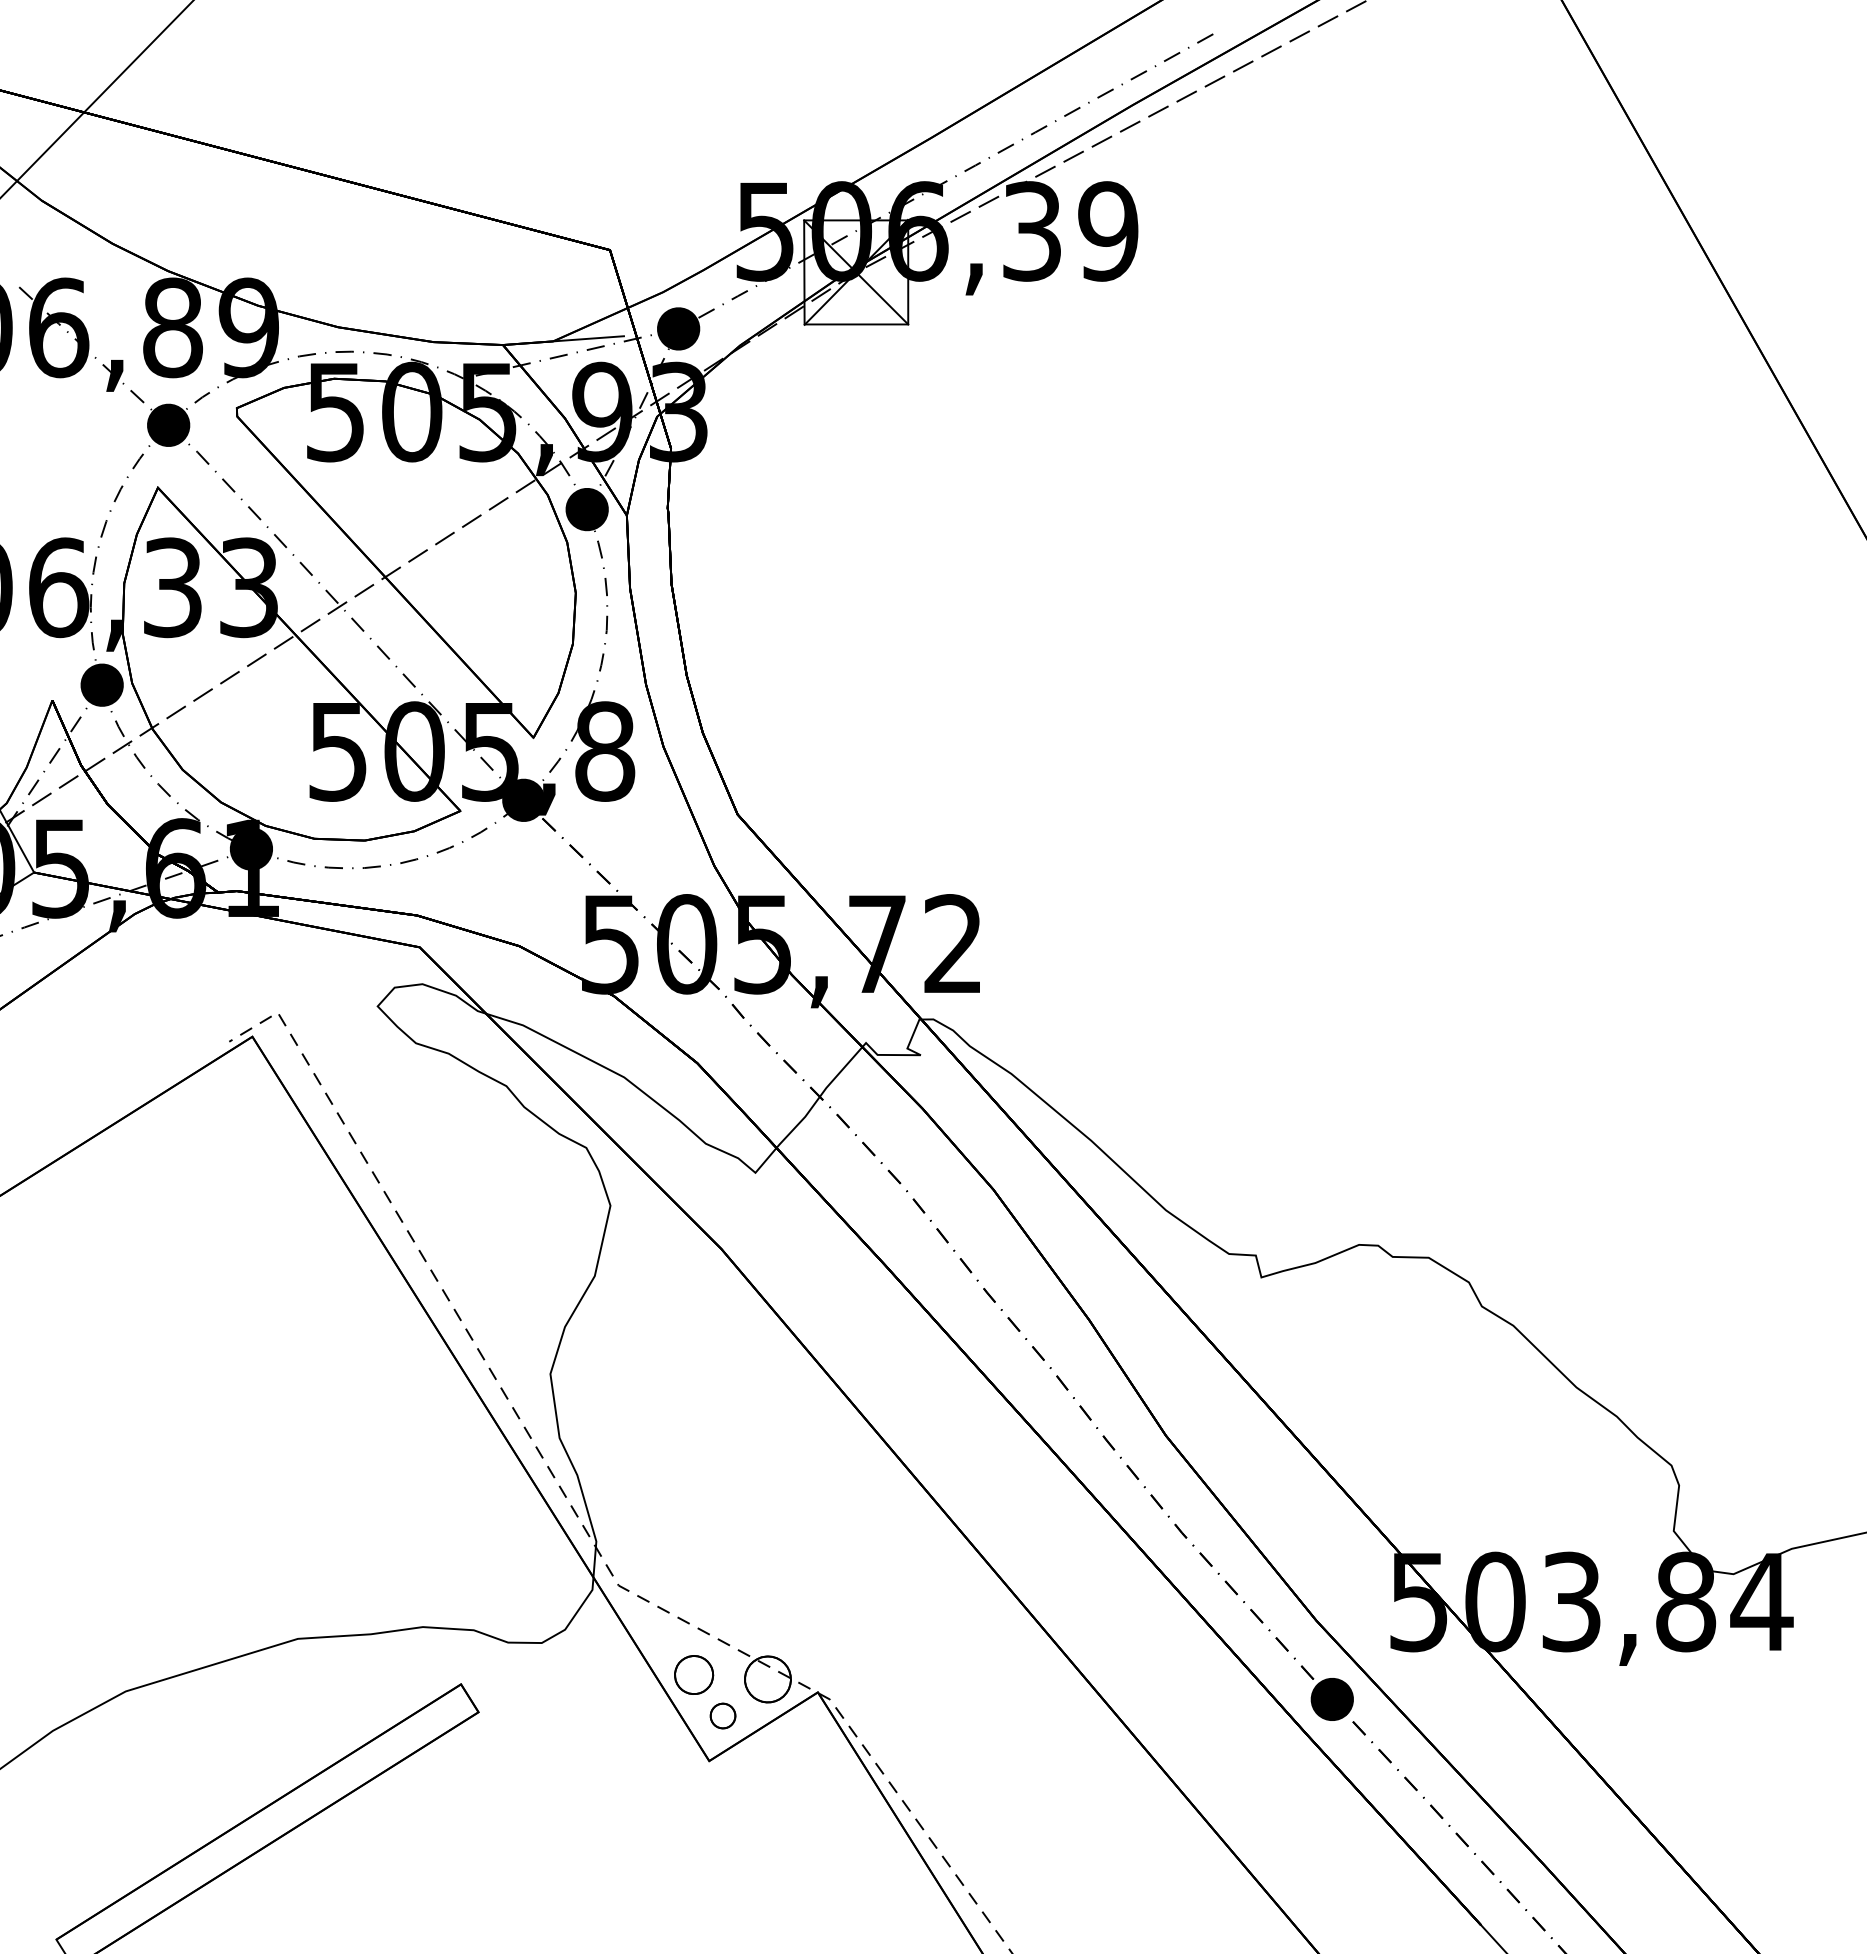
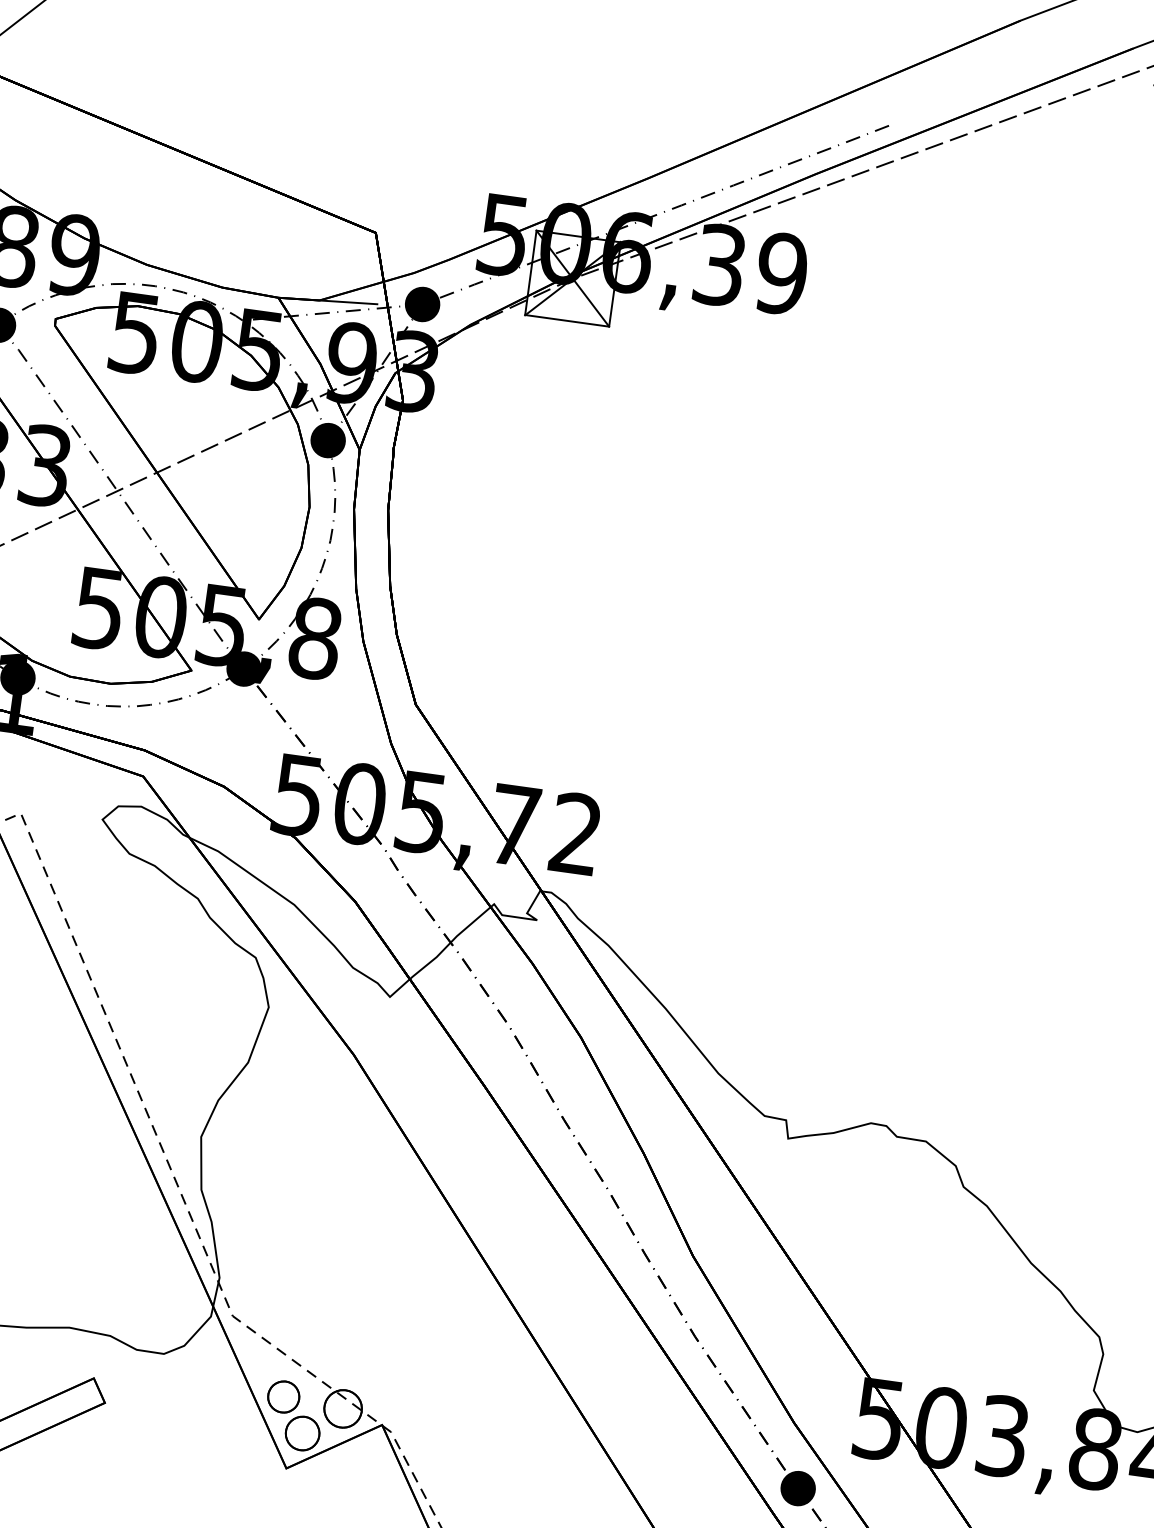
part: (722, 1715) -> (302, 1433), size x1.67

